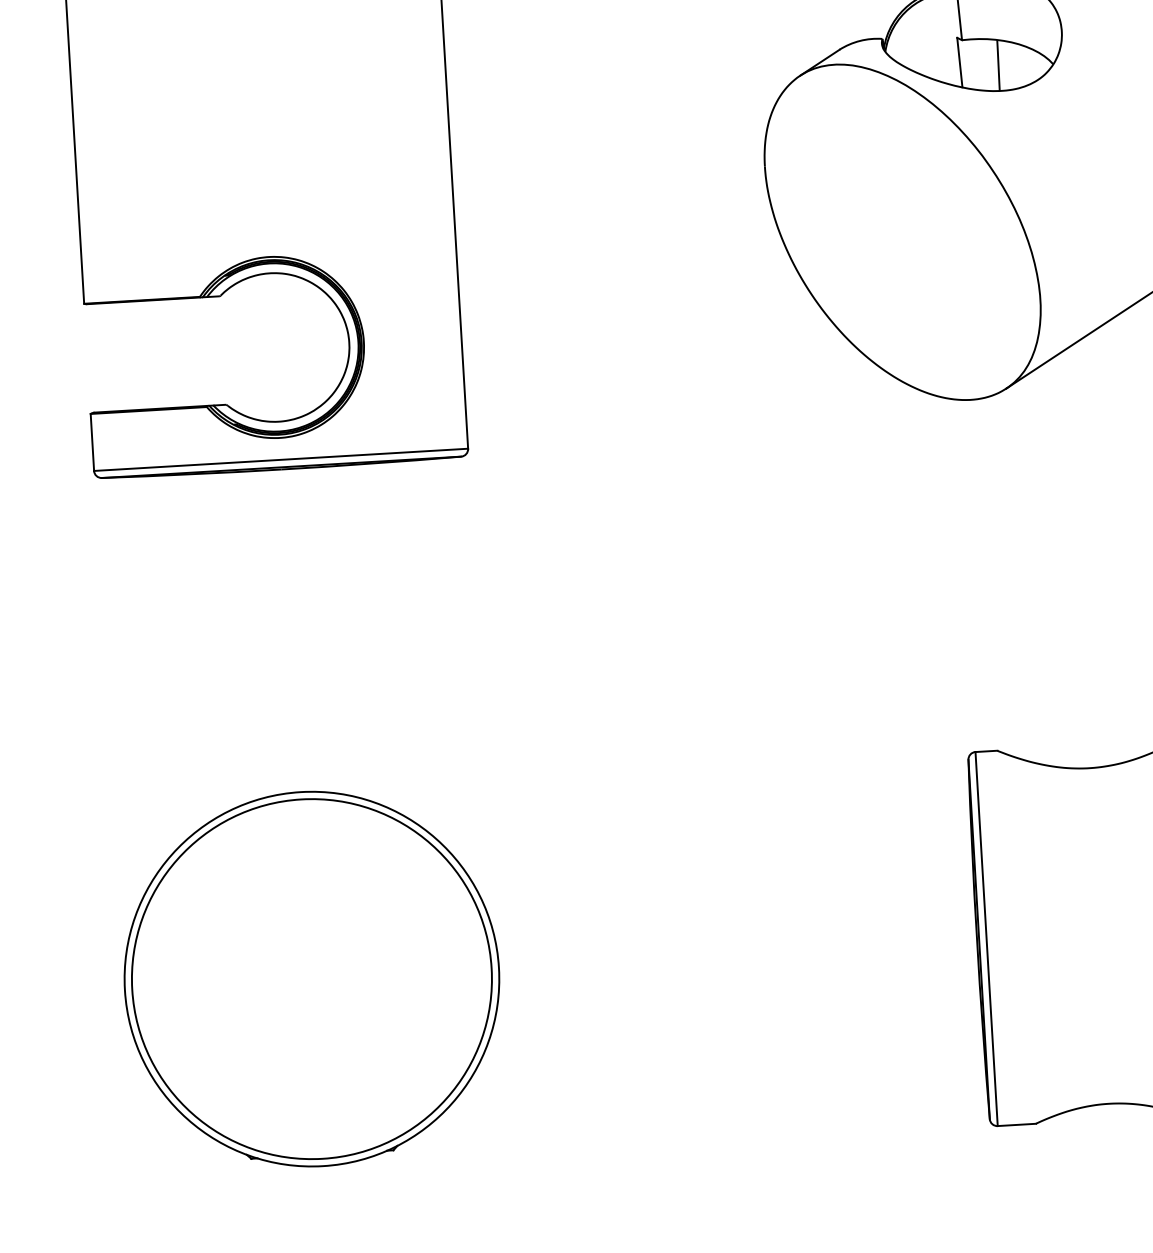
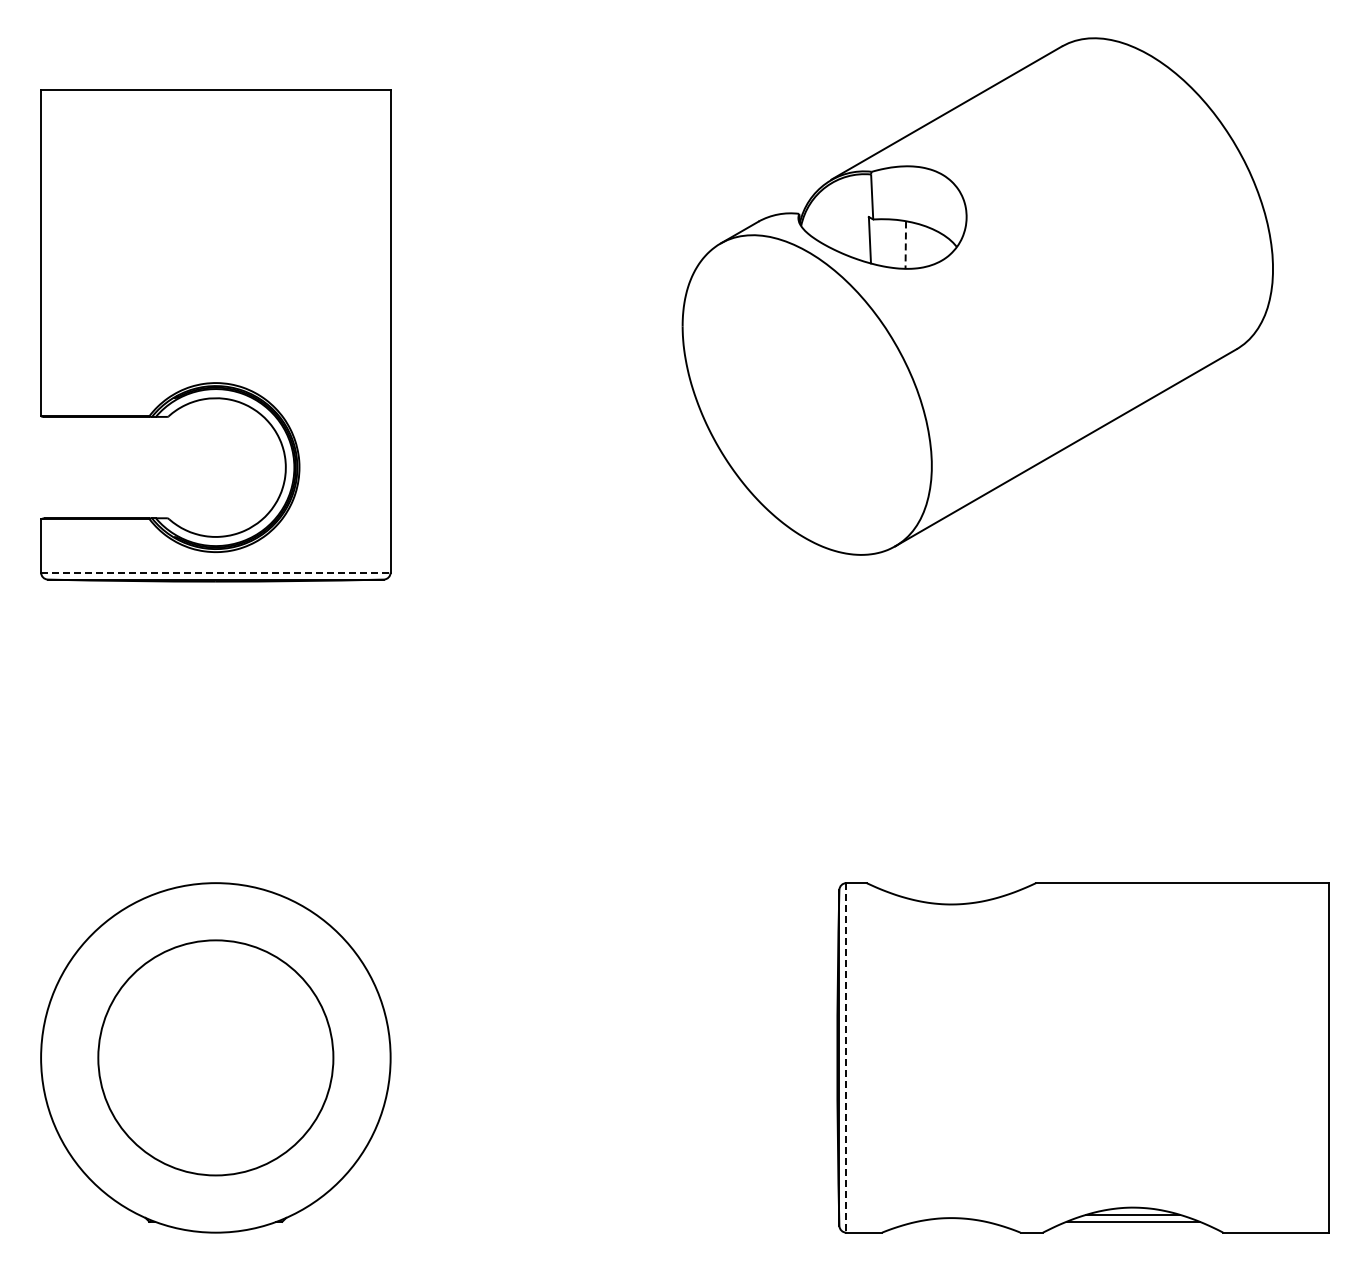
line: (998, 64) -> (905, 244), solid -> dashed
line: (280, 459) -> (215, 572), solid -> dashed
line: (986, 938) -> (846, 1057), solid -> dashed
circle: (311, 978) -> (215, 1057), size x0.7

